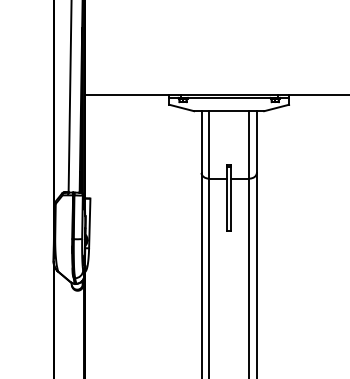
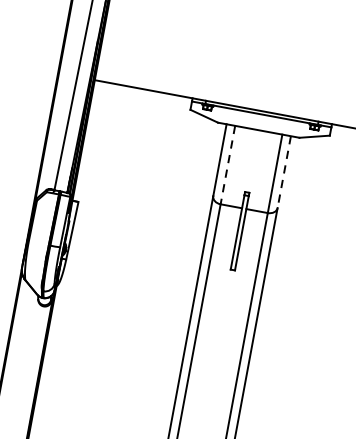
line: (256, 142) -> (283, 172), solid -> dashed
line: (208, 144) -> (227, 164), solid -> dashed

